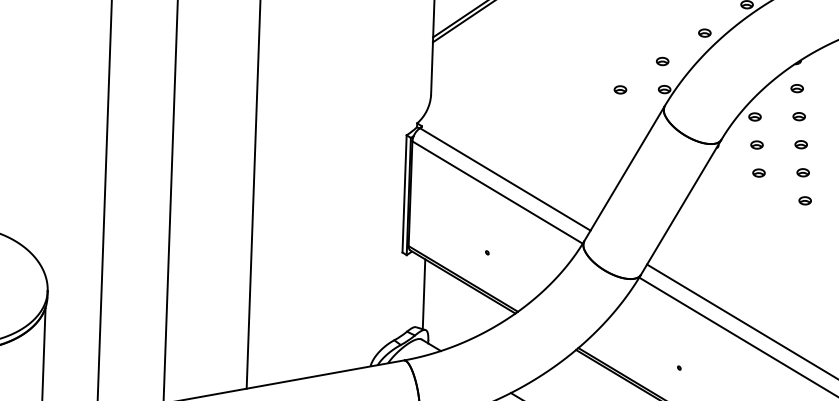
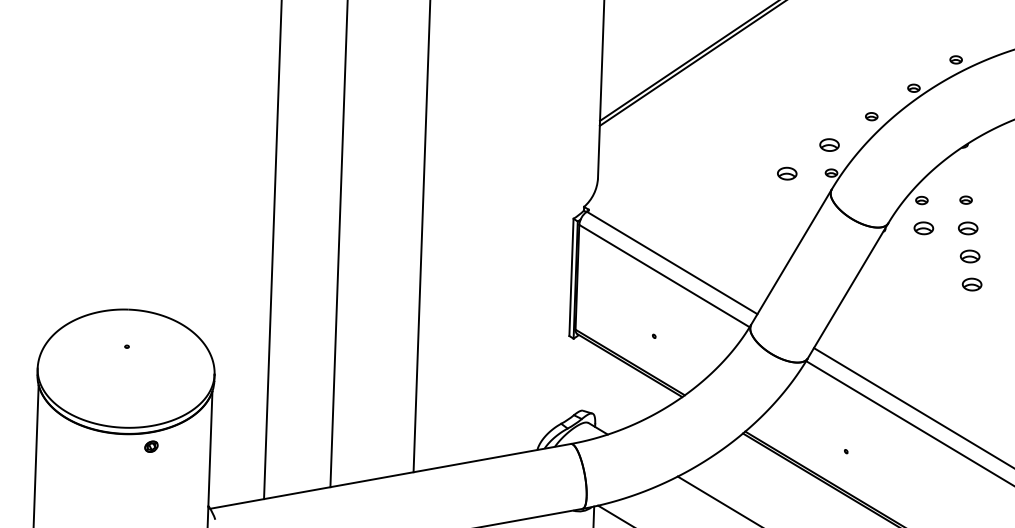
part: (662, 60) -> (829, 144), size x1.6
part: (796, 87) -> (963, 171), removed
part: (620, 88) -> (787, 172), size x1.6
part: (800, 143) -> (967, 227), size x1.6
part: (756, 144) -> (923, 228), size x1.6
part: (802, 171) -> (969, 255), size x1.6
part: (758, 172) -> (925, 256), removed
part: (804, 199) -> (971, 283), size x1.6
line: (423, 293) -> (590, 377), removed

